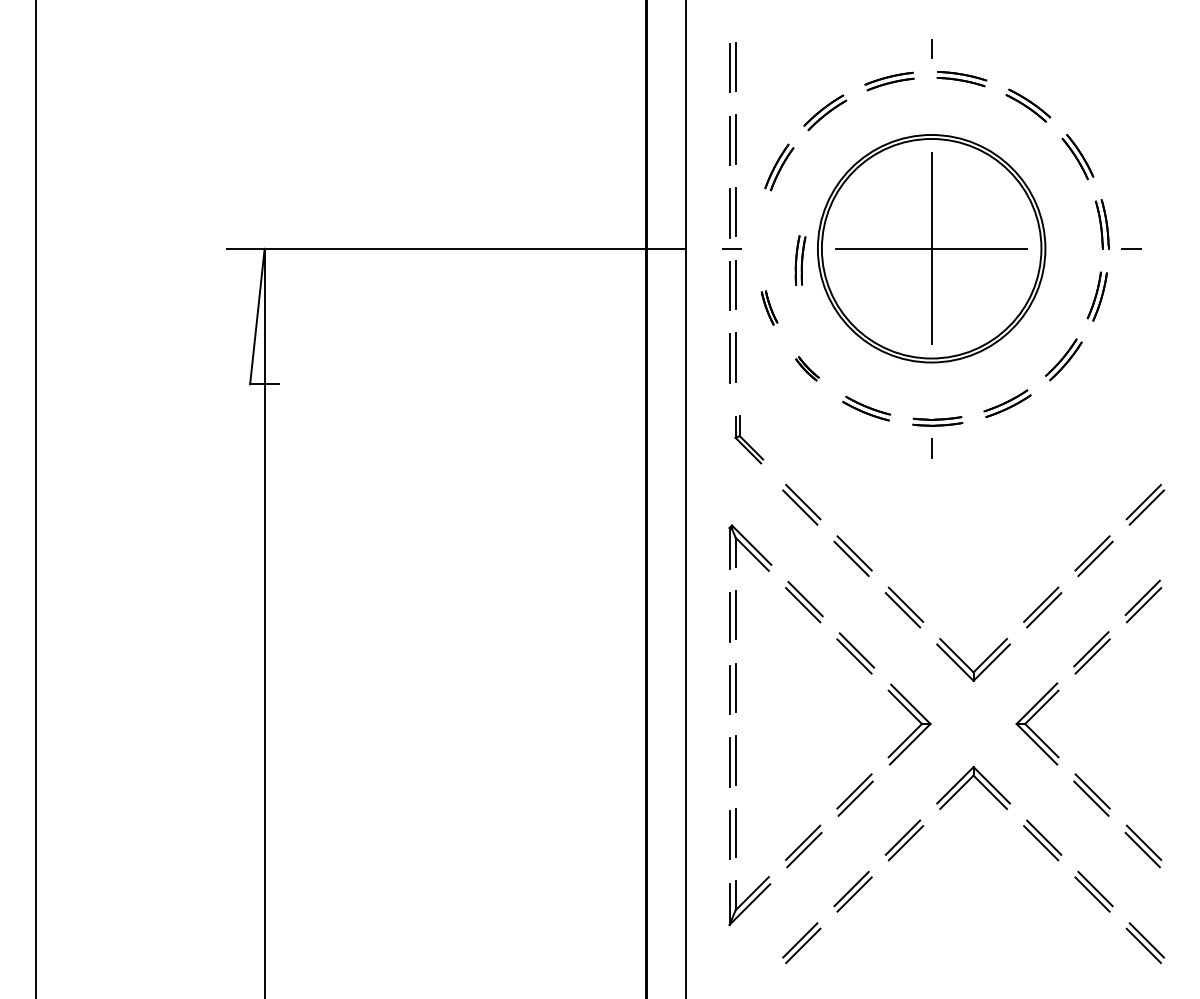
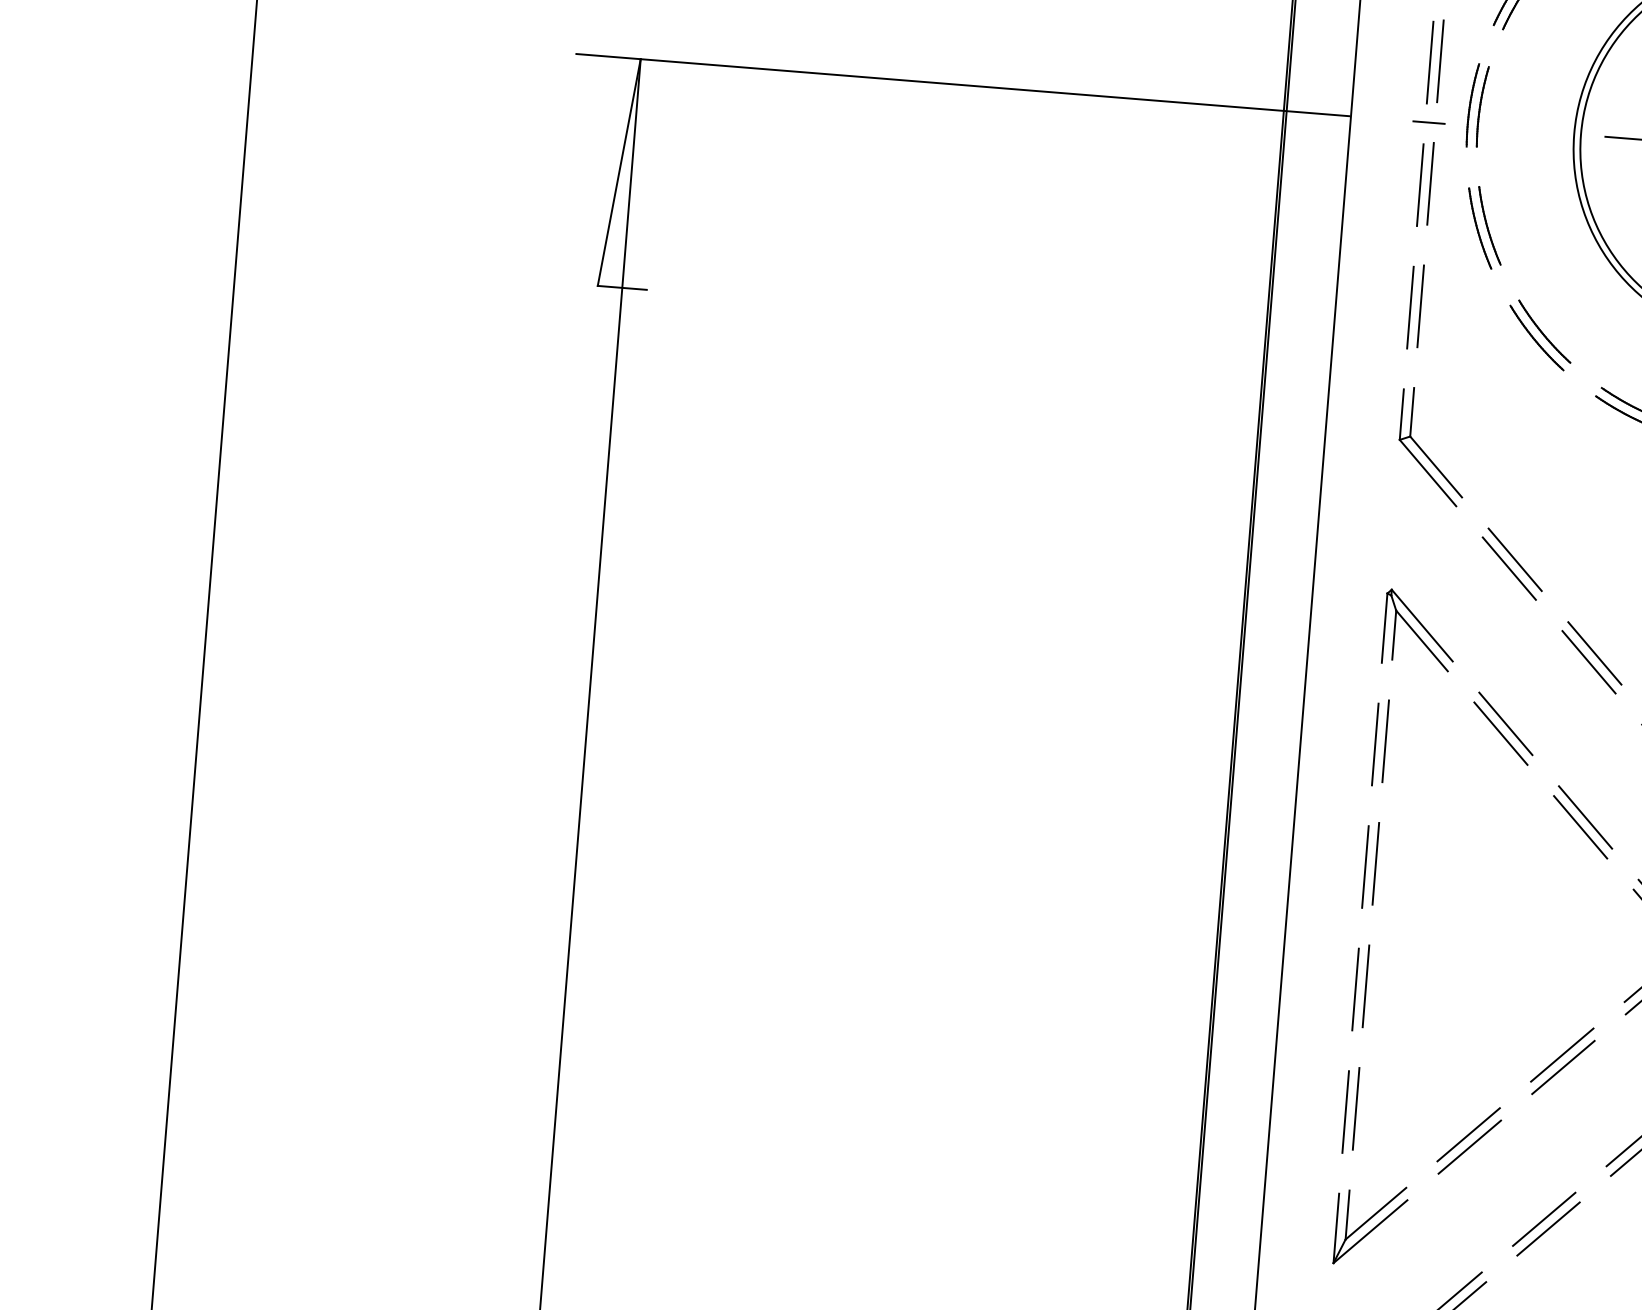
part: (800, 260) -> (1477, 105), moved
part: (769, 307) -> (1484, 226), size x1.43
part: (807, 368) -> (1540, 334), size x1.67
part: (749, 439) -> (1432, 446), size x1.43

